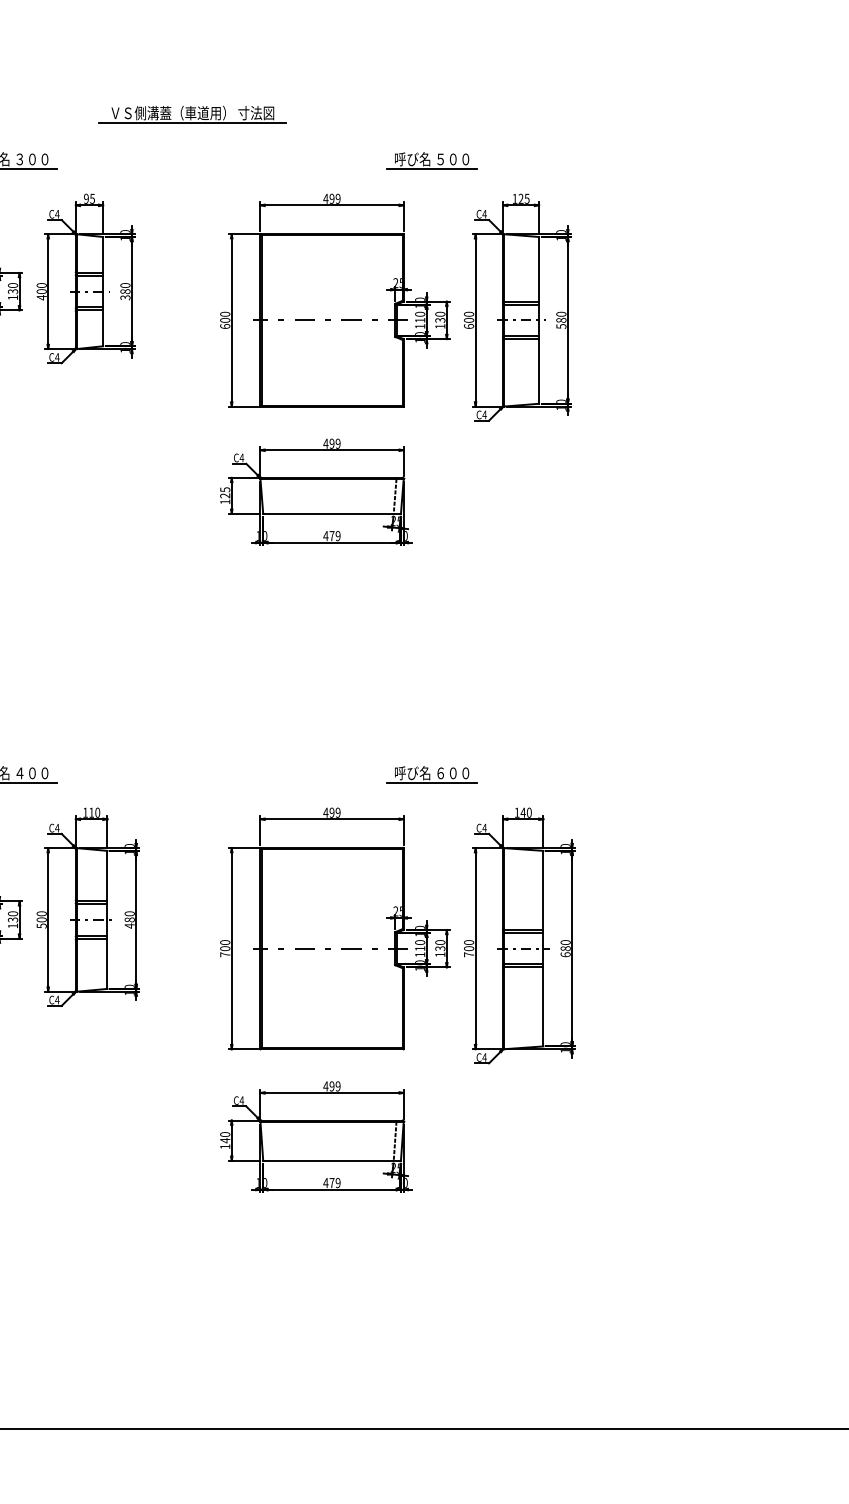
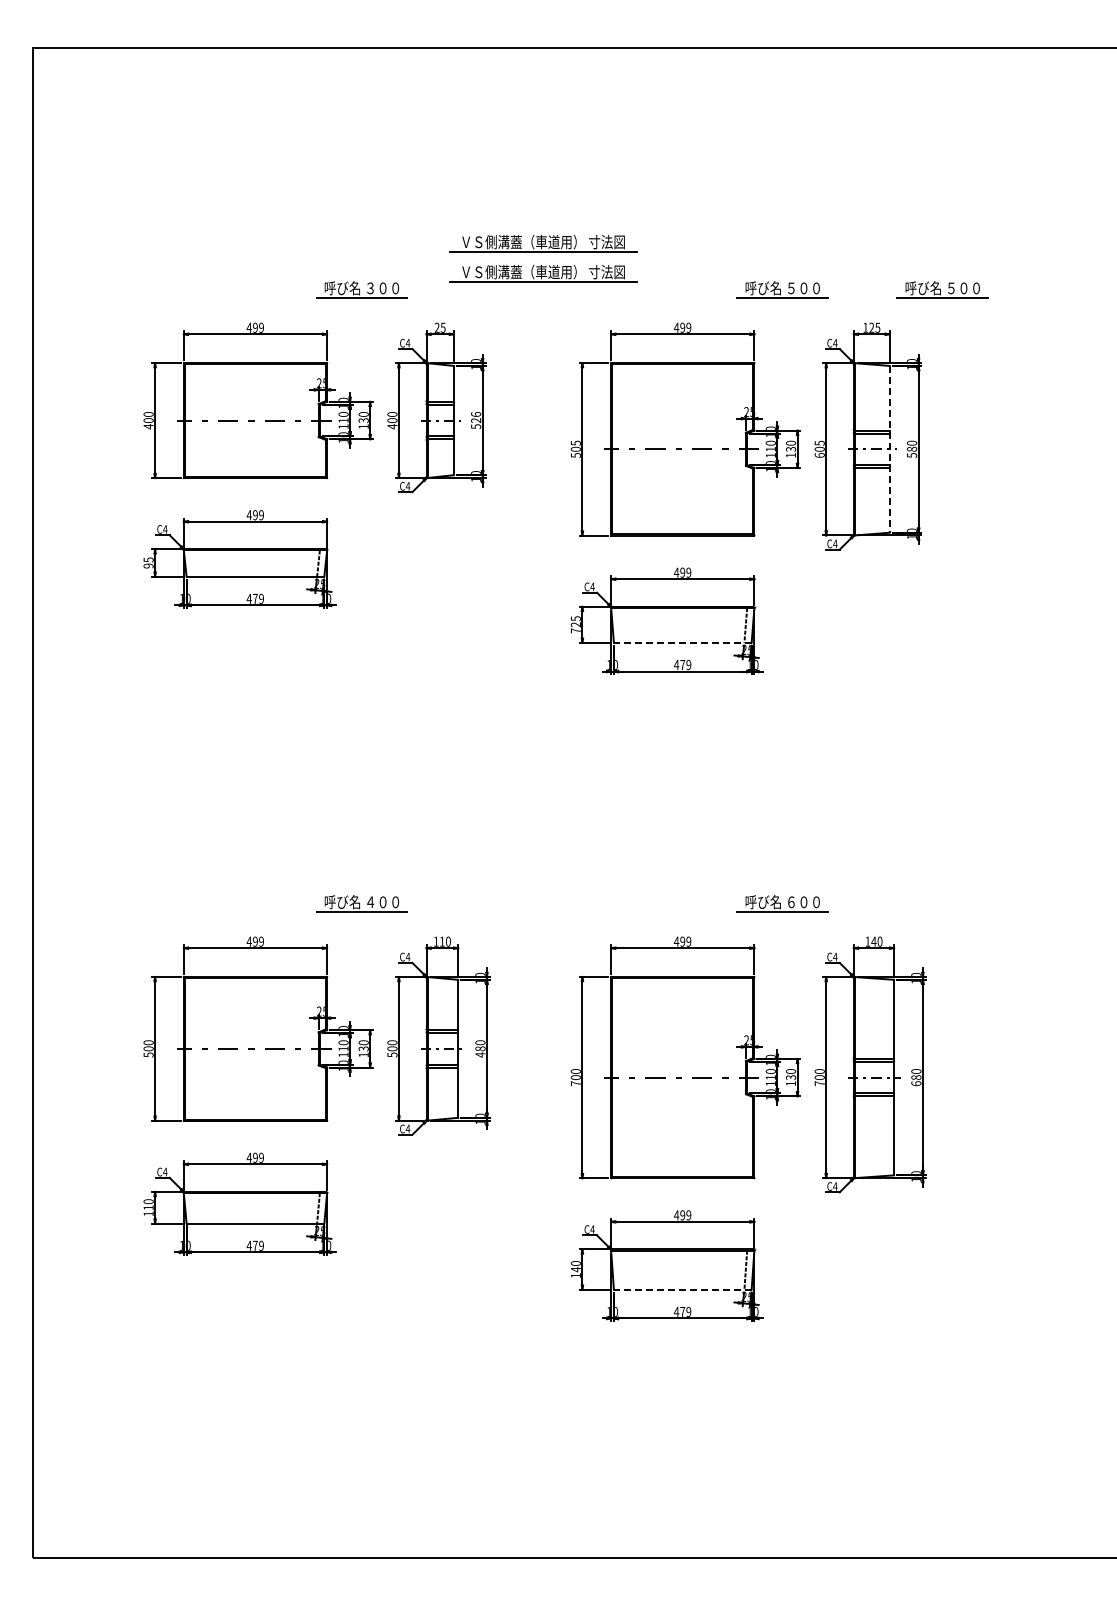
part: (192, 144) -> (543, 273), added
part: (591, 160) -> (942, 289), added
text: (85, 198) -> (436, 327), 95 -> 25
text: (125, 291) -> (476, 420), 380 -> 526
text: (468, 313) -> (819, 442), 600 -> 605
text: (224, 319) -> (575, 448), 600 -> 505
line: (538, 320) -> (889, 449), solid -> dashed
text: (224, 501) -> (575, 630), 125 -> 725
line: (331, 513) -> (682, 642), solid -> dashed
line: (331, 1160) -> (682, 1289), solid -> dashed

